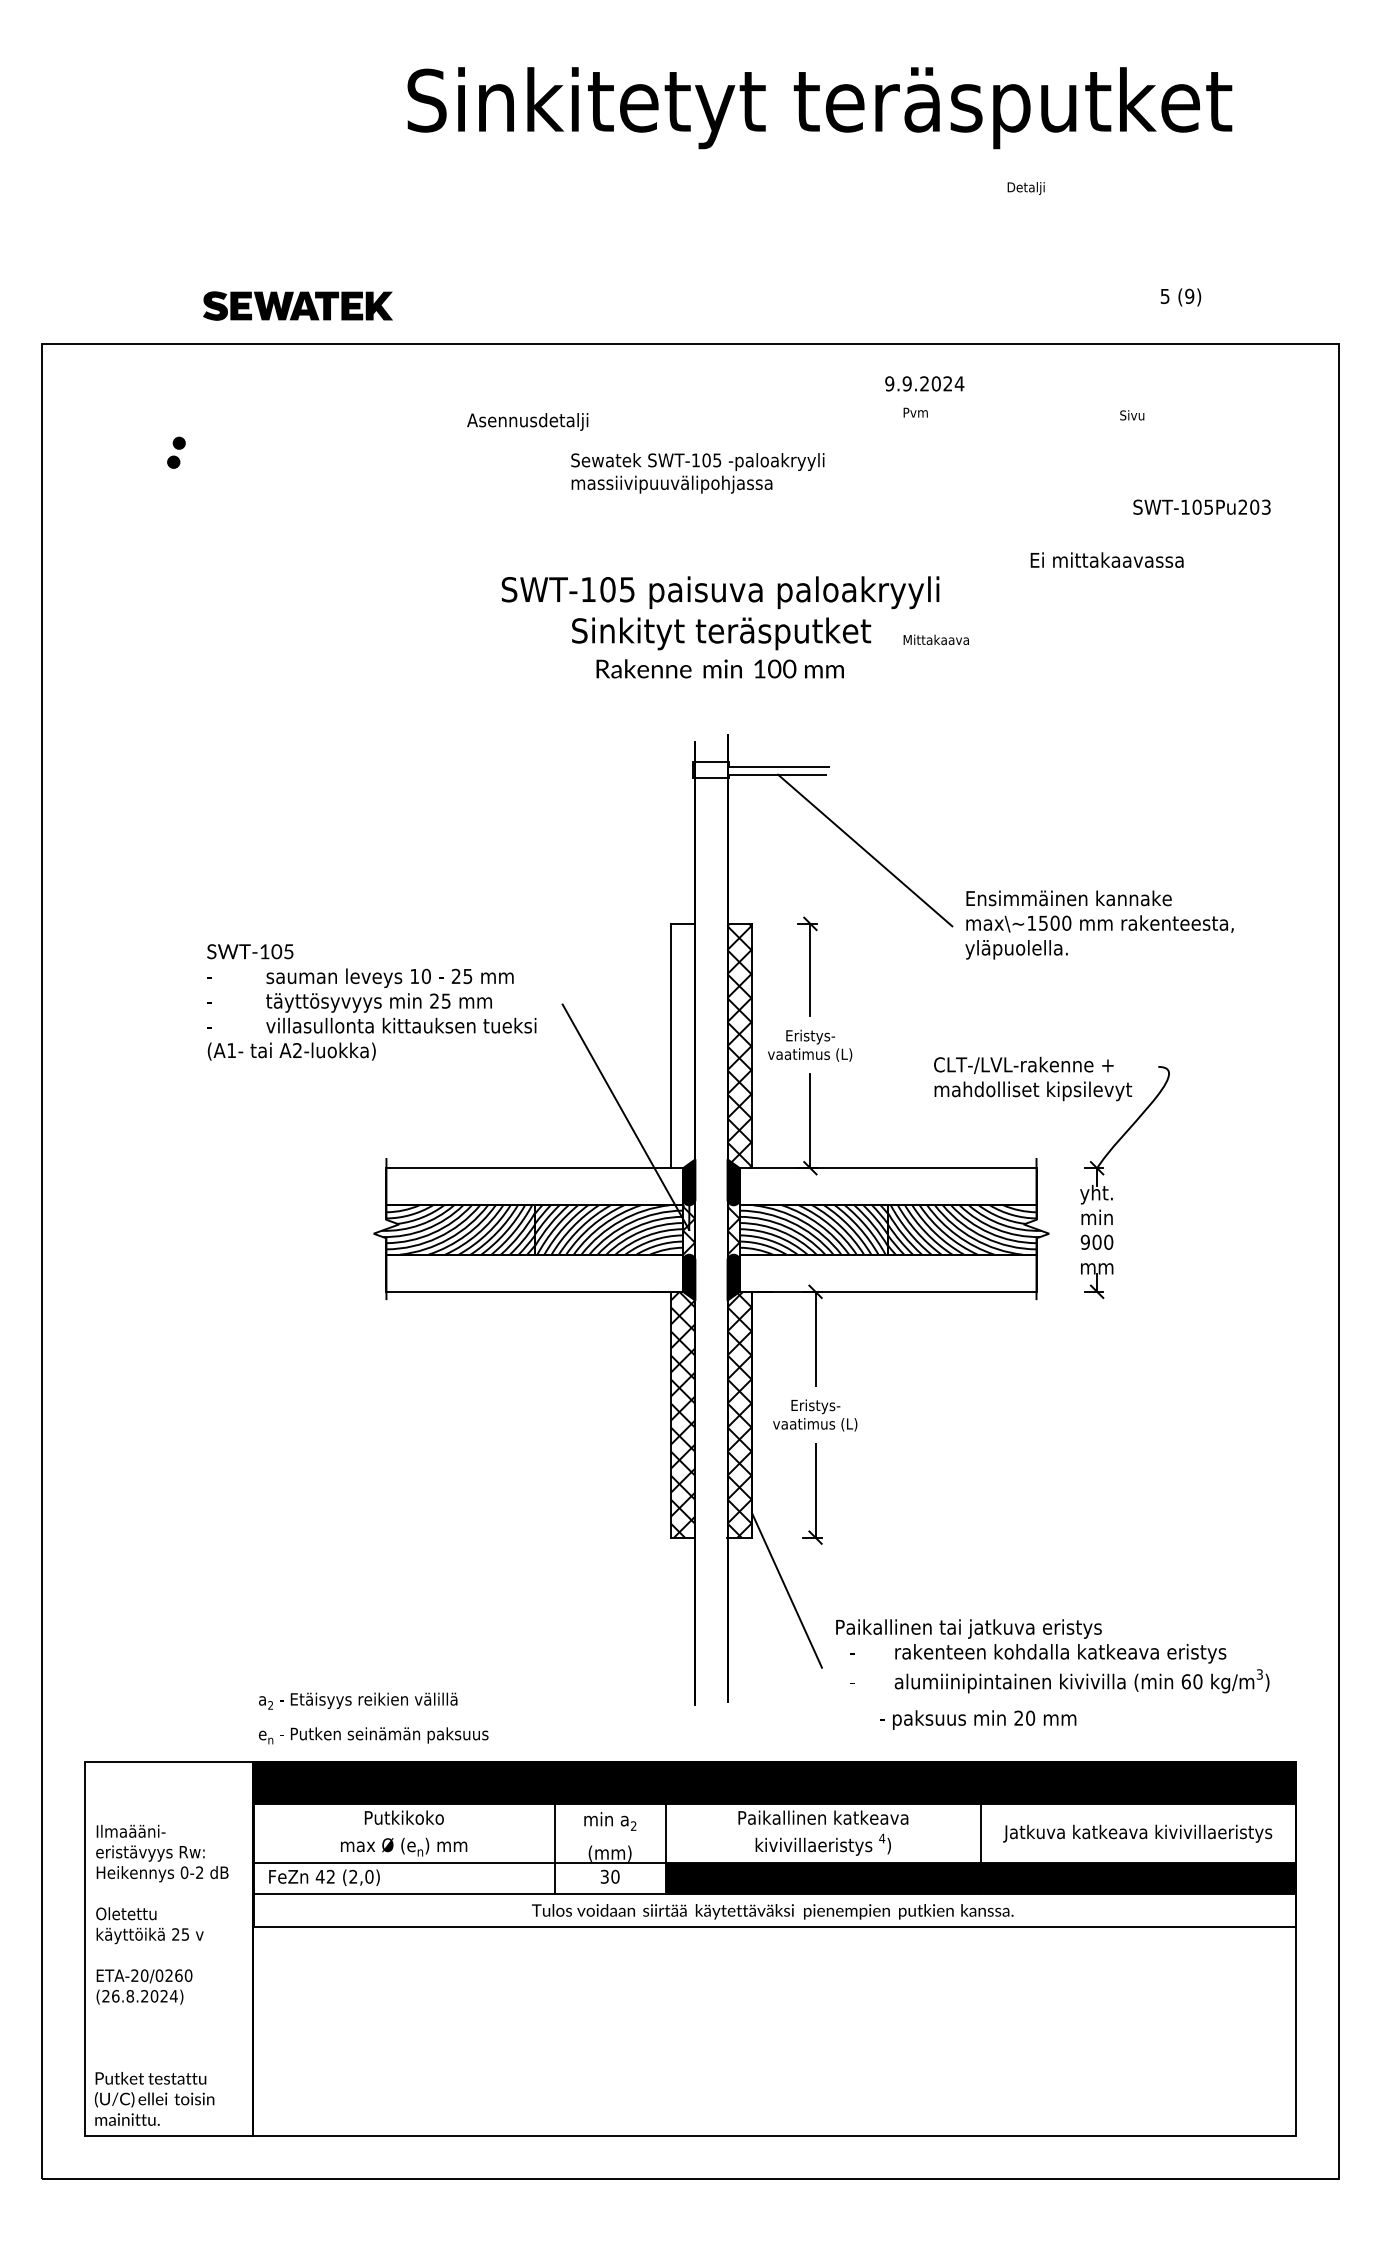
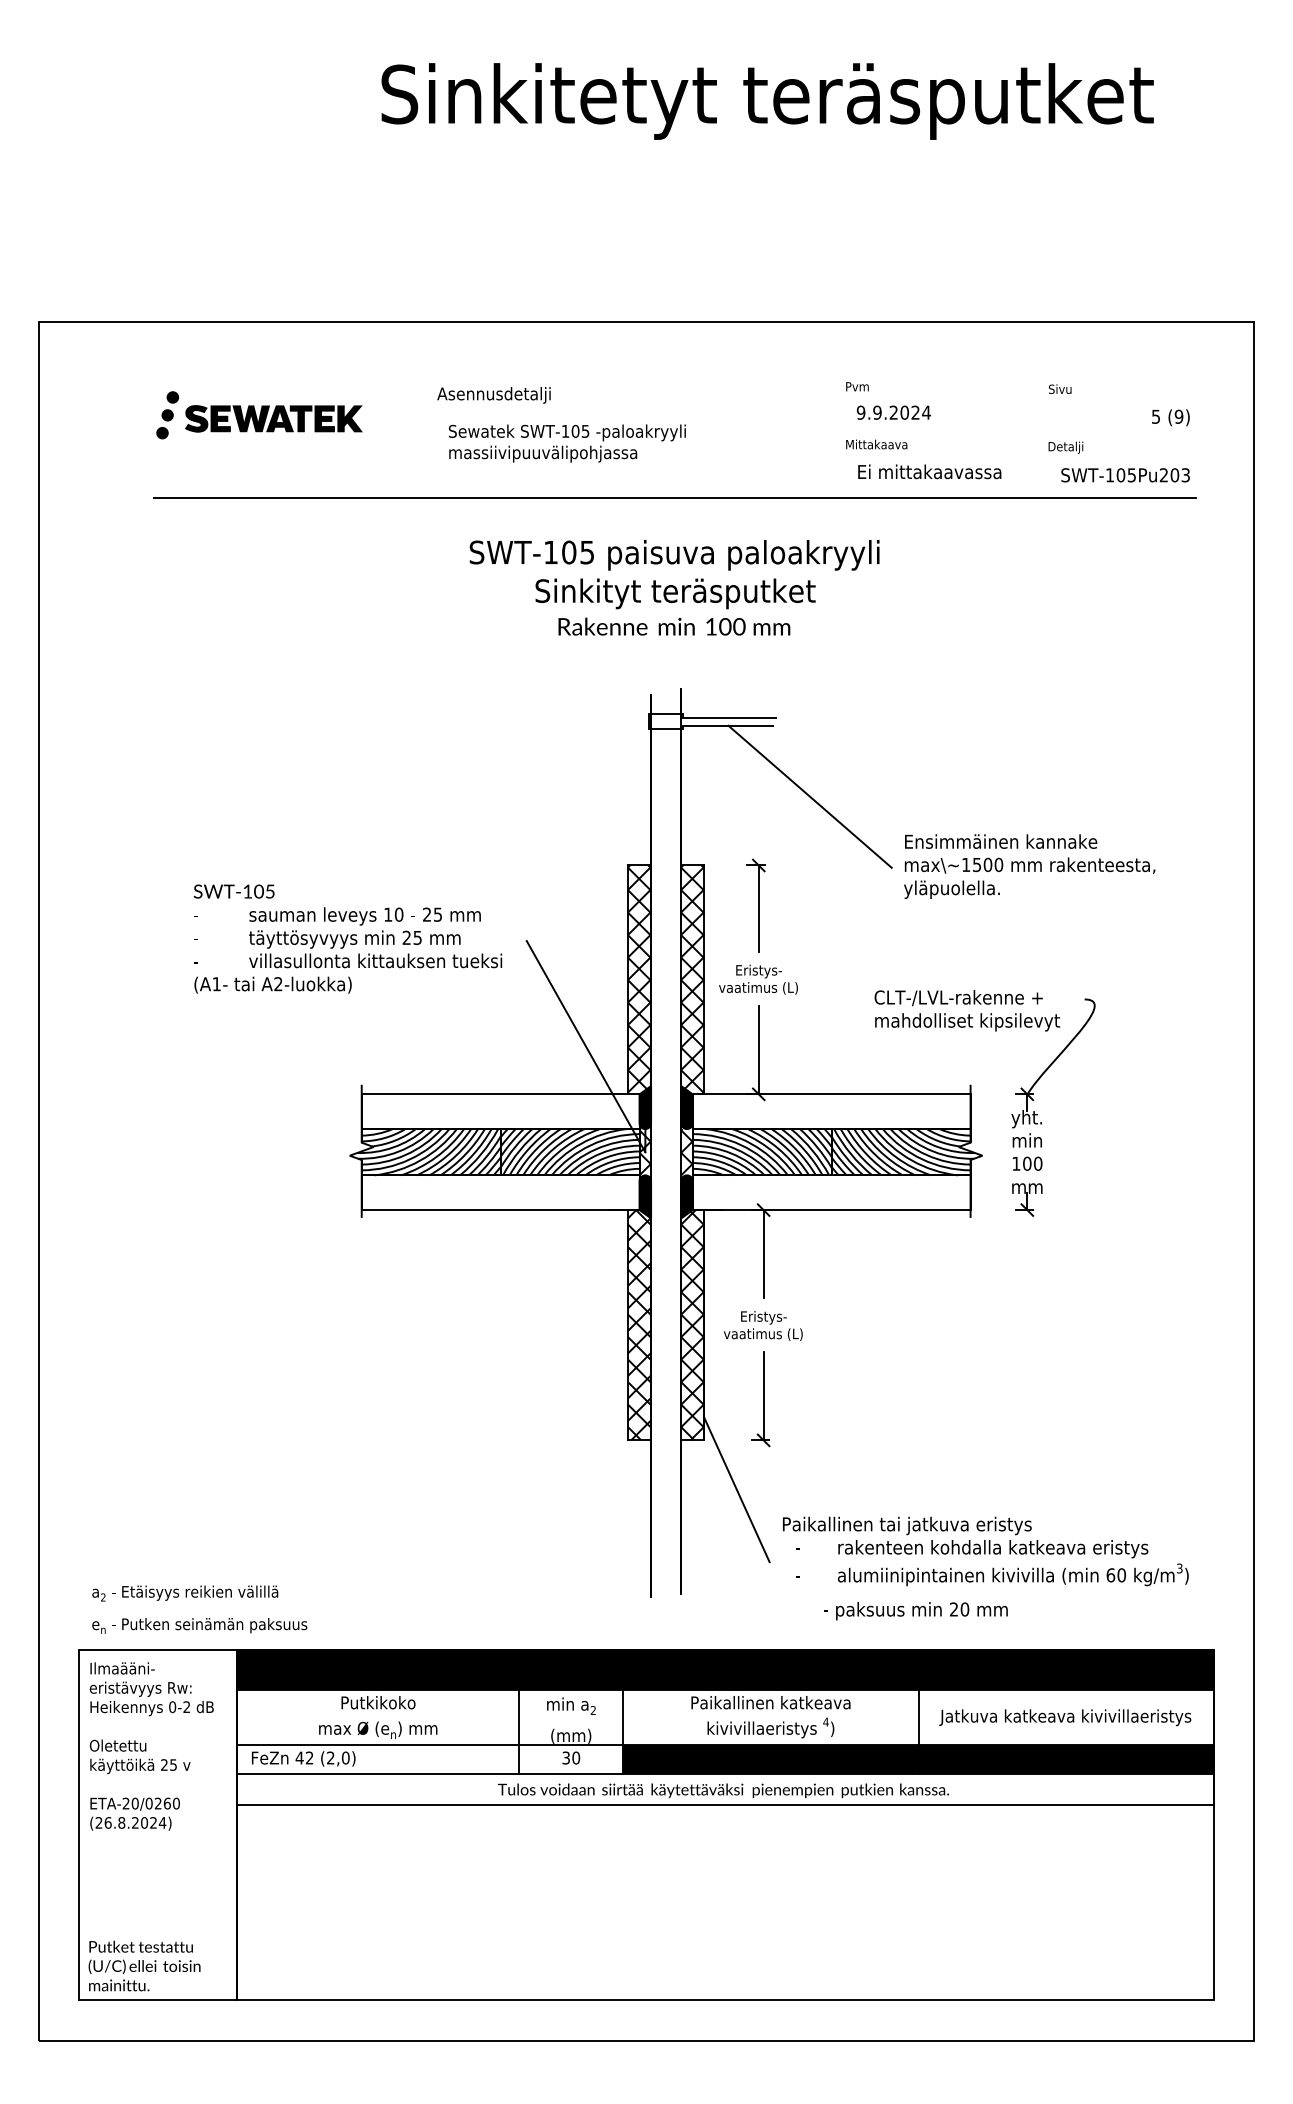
text: (1025, 188) -> (1065, 447), moved
text: (1180, 297) -> (1170, 417), moved
part: (297, 305) -> (273, 418), moved
text: (924, 383) -> (893, 412), moved
fill: (184, 424) -> (172, 397), added
text: (697, 473) -> (567, 443), moved
line: (720, 530) -> (674, 497), added
text: (1106, 559) -> (929, 471), moved
text: (936, 639) -> (876, 444), moved
hatch: (683, 1045) -> (639, 979), added
text: (1085, 1242) -> (1016, 1163), 900 -> 100
text: (373, 1718) -> (199, 1609), moved
text: (161, 1914) -> (151, 1746), moved

